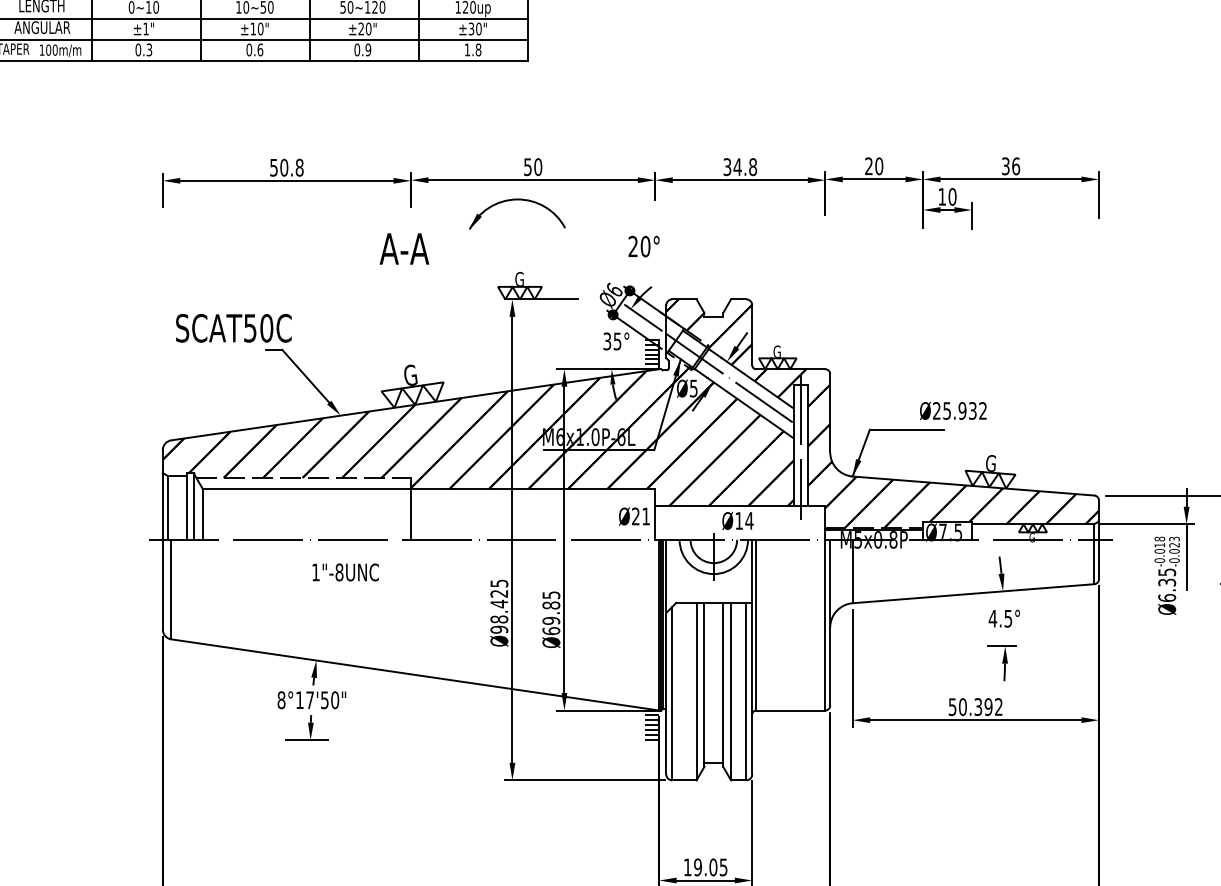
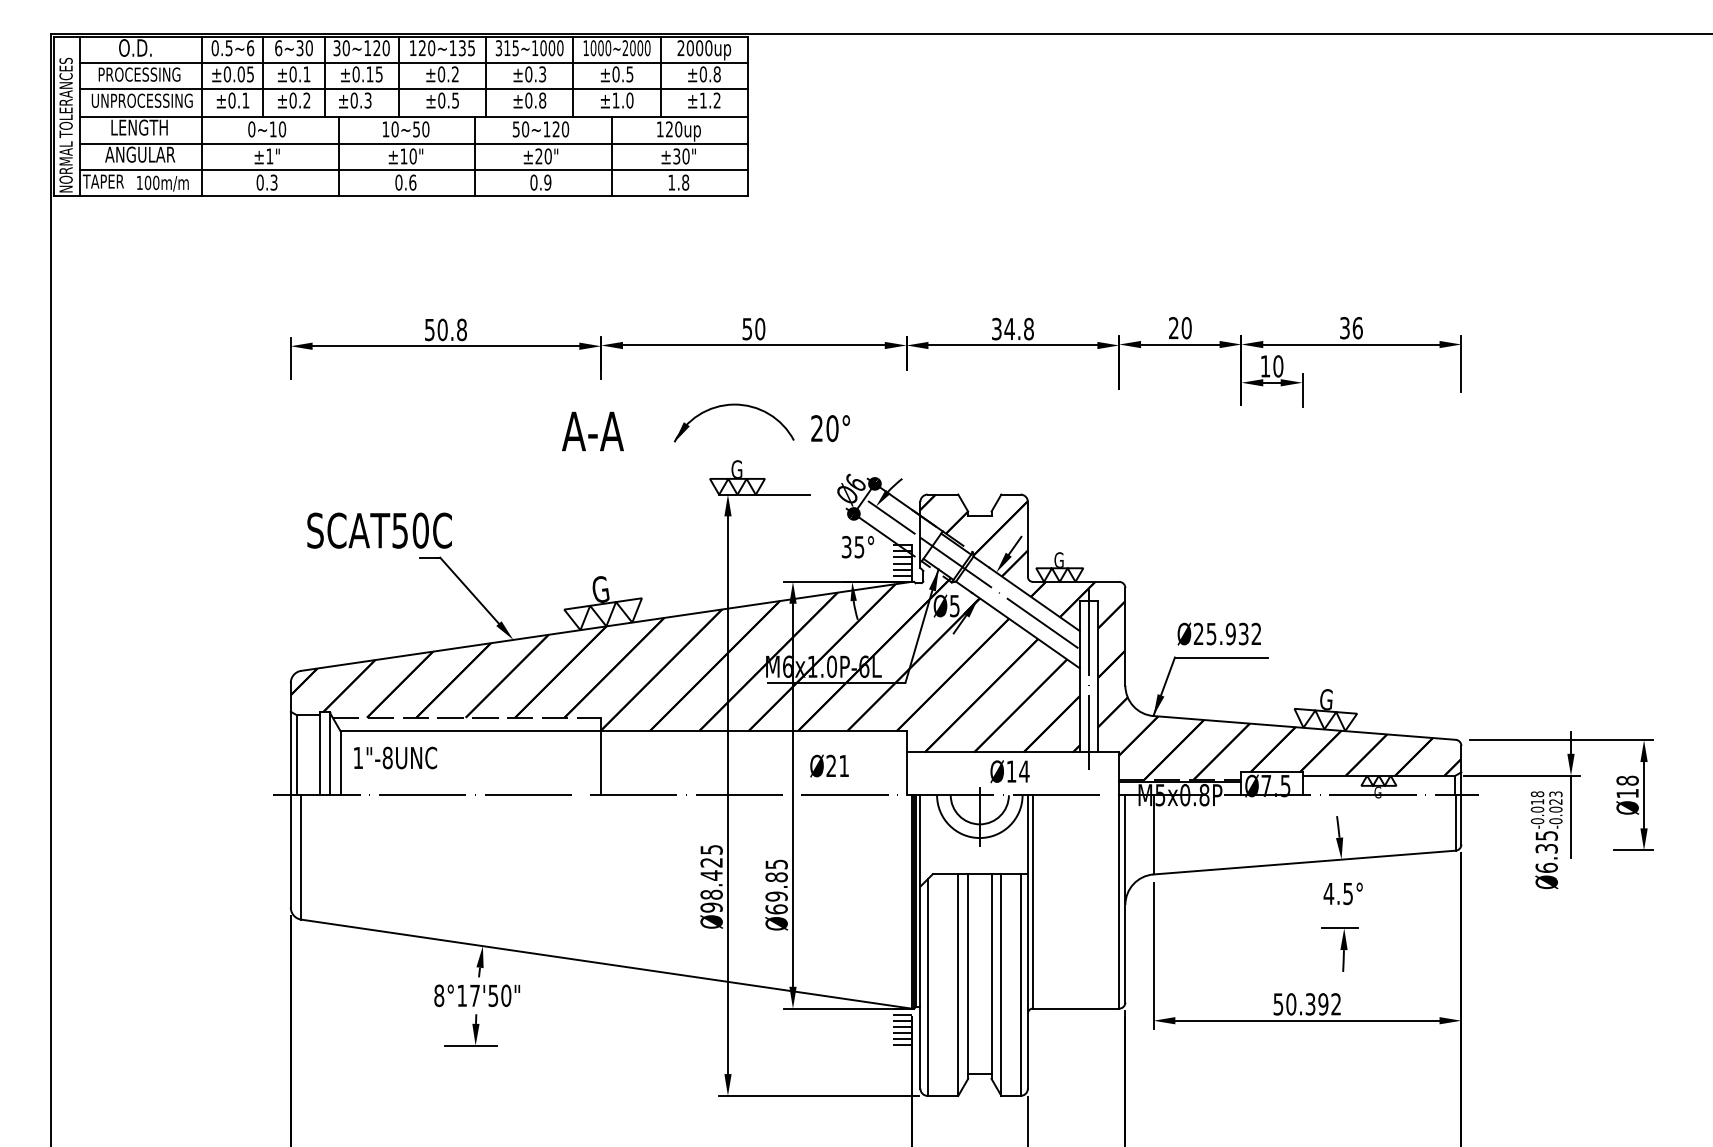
part: (516, 200) -> (733, 405), moved
text: (643, 246) -> (830, 428), moved
text: (952, 410) -> (1218, 633), moved
text: (634, 516) -> (829, 765), moved
text: (345, 572) -> (395, 757), moved

